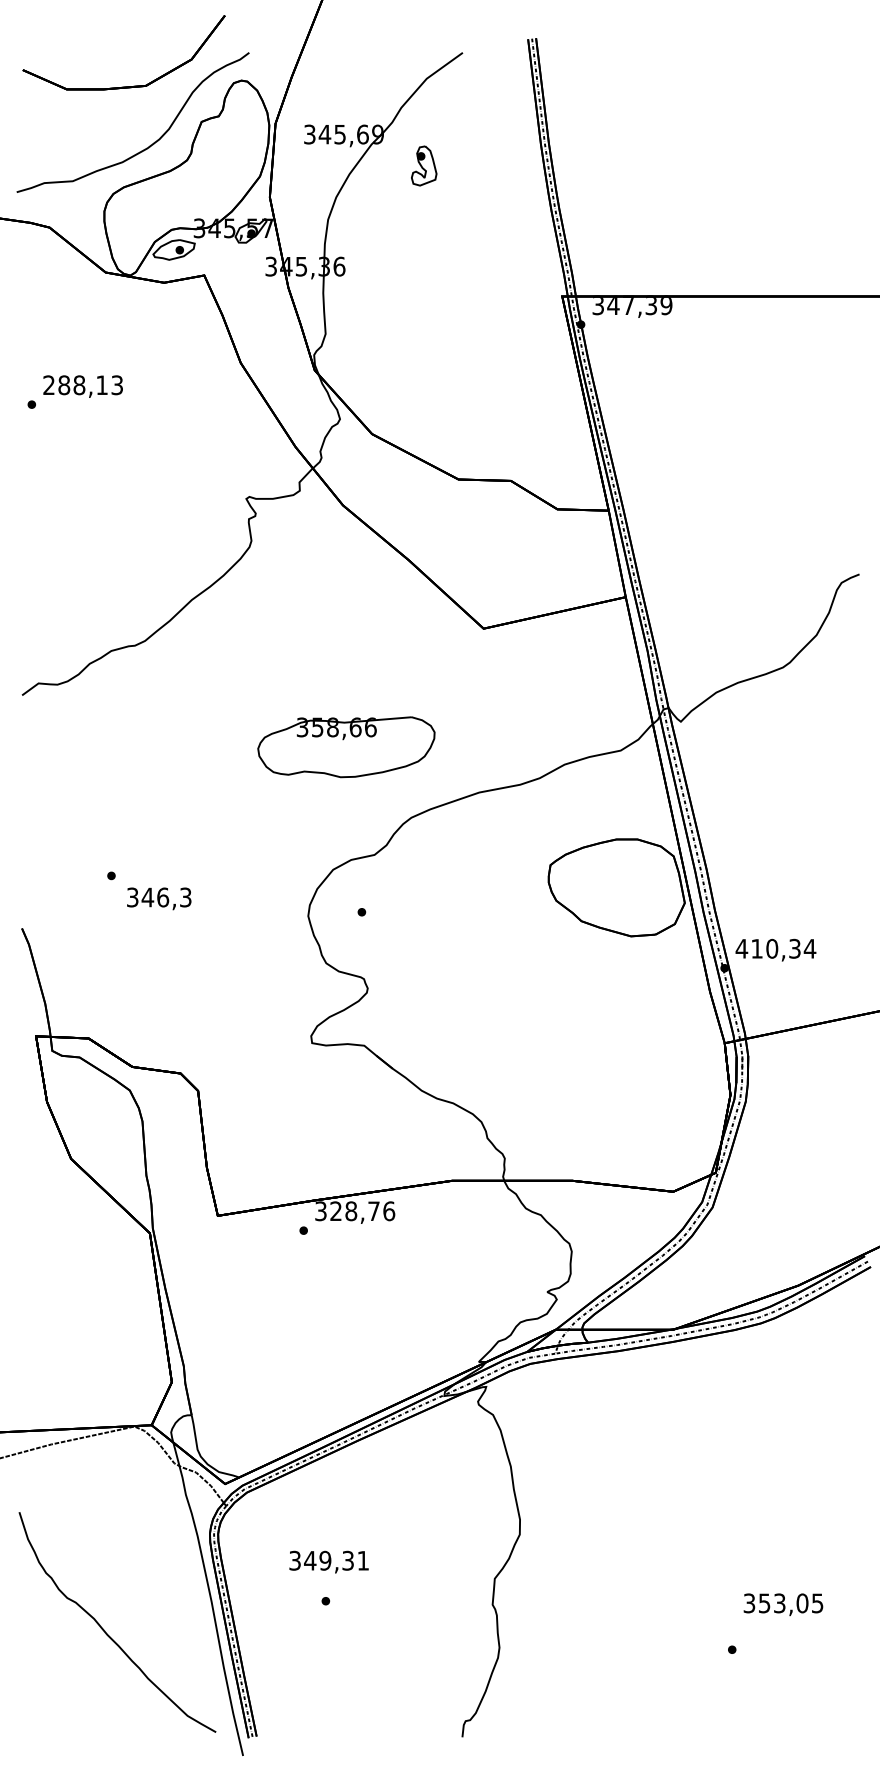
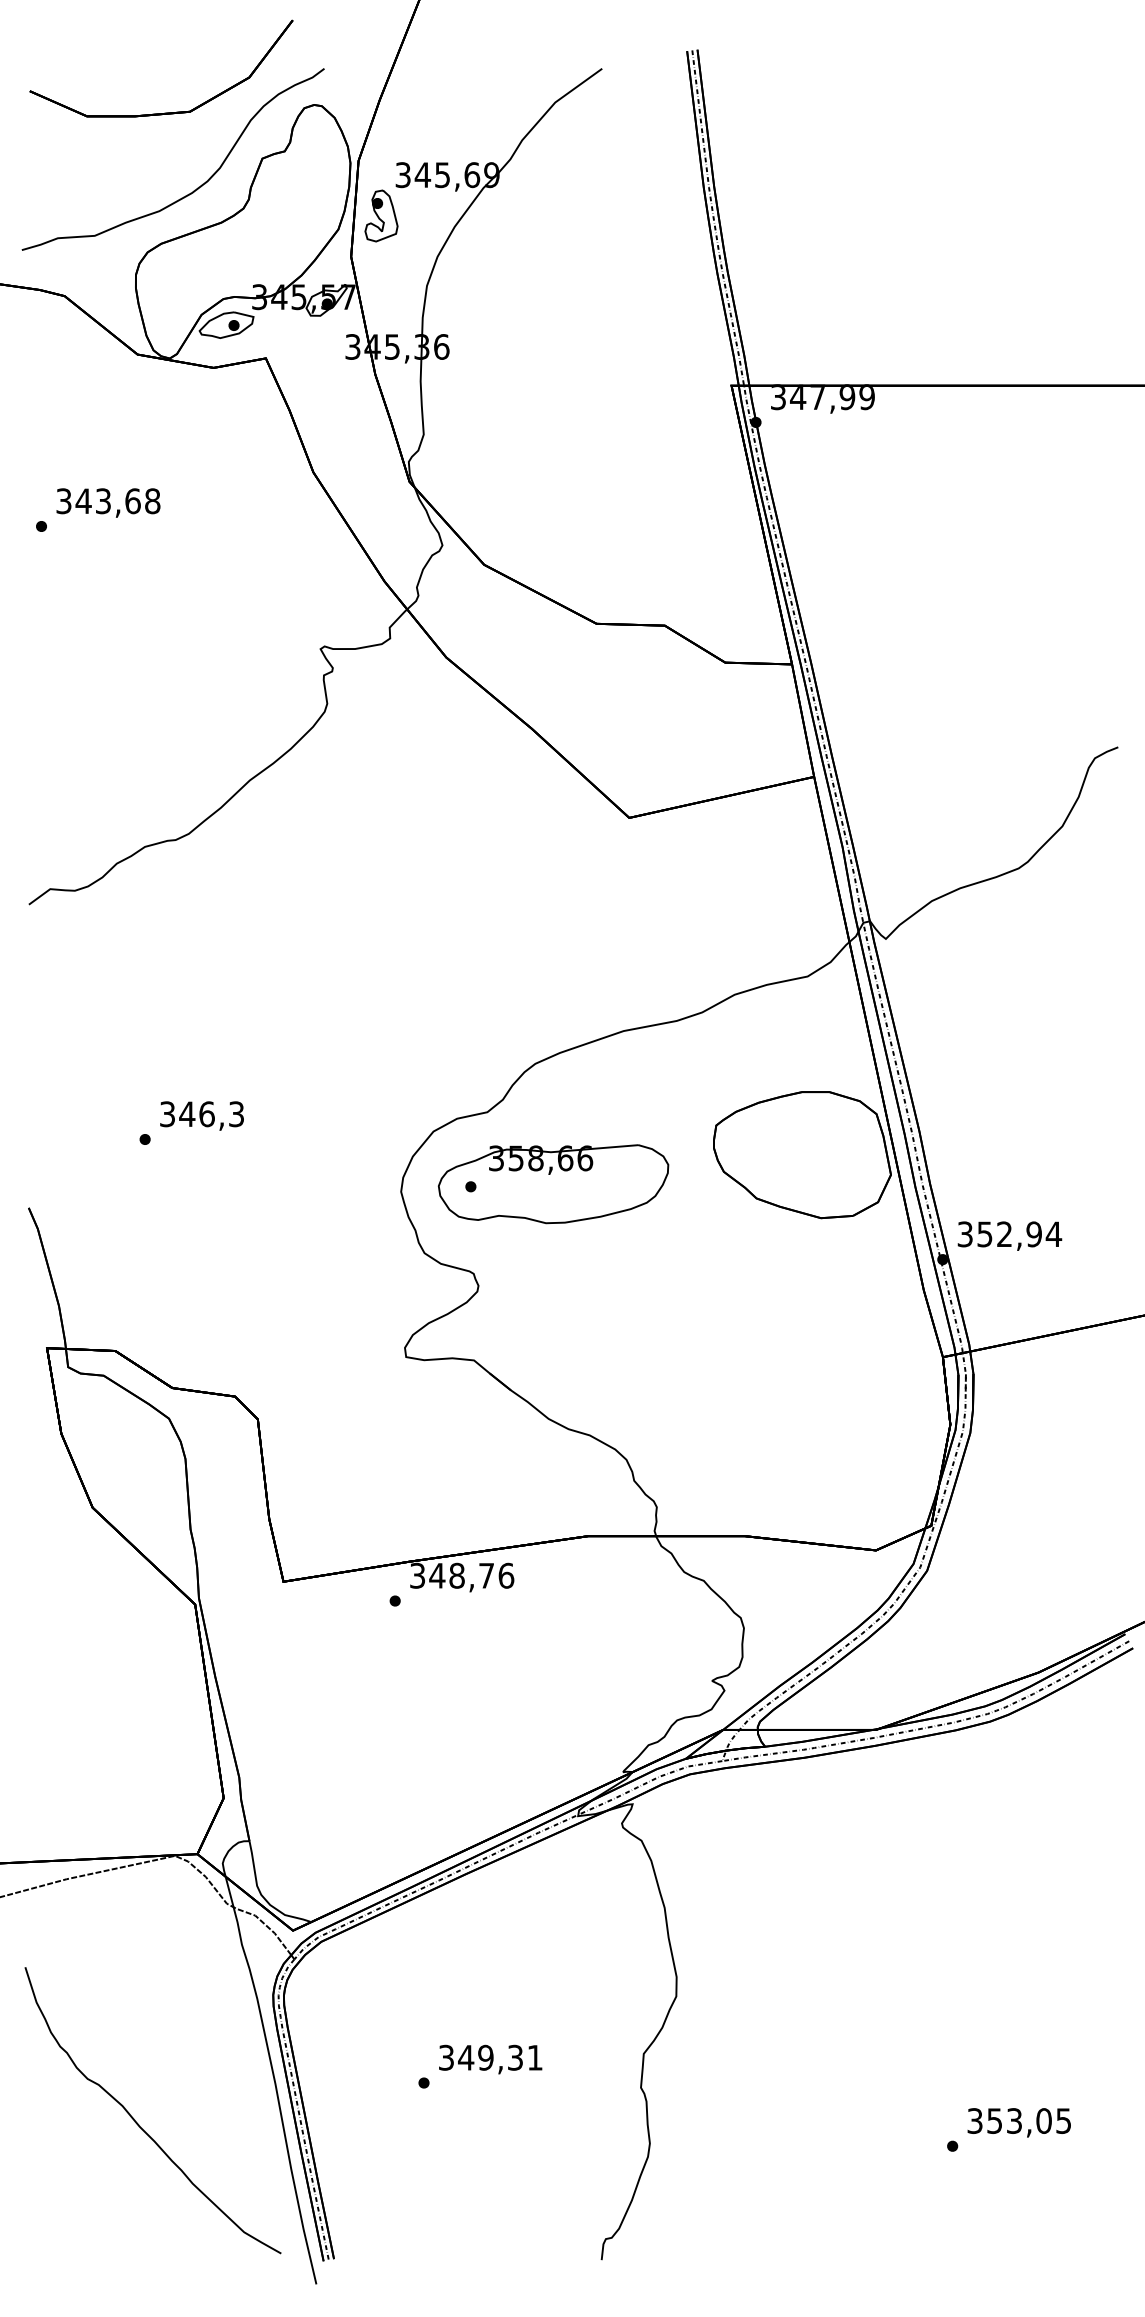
part: (424, 165) -> (381, 215), moved
text: (651, 306) -> (847, 398), 347,39 -> 347,99
text: (83, 385) -> (108, 501), 288,13 -> 343,68
part: (346, 747) -> (553, 1184), moved
text: (159, 898) -> (202, 1115), moved
text: (767, 948) -> (998, 1233), 410,34 -> 352,94
text: (335, 1210) -> (436, 1574), 328,76 -> 348,76
text: (328, 1561) -> (489, 2058), moved
text: (783, 1604) -> (1019, 2122), moved

